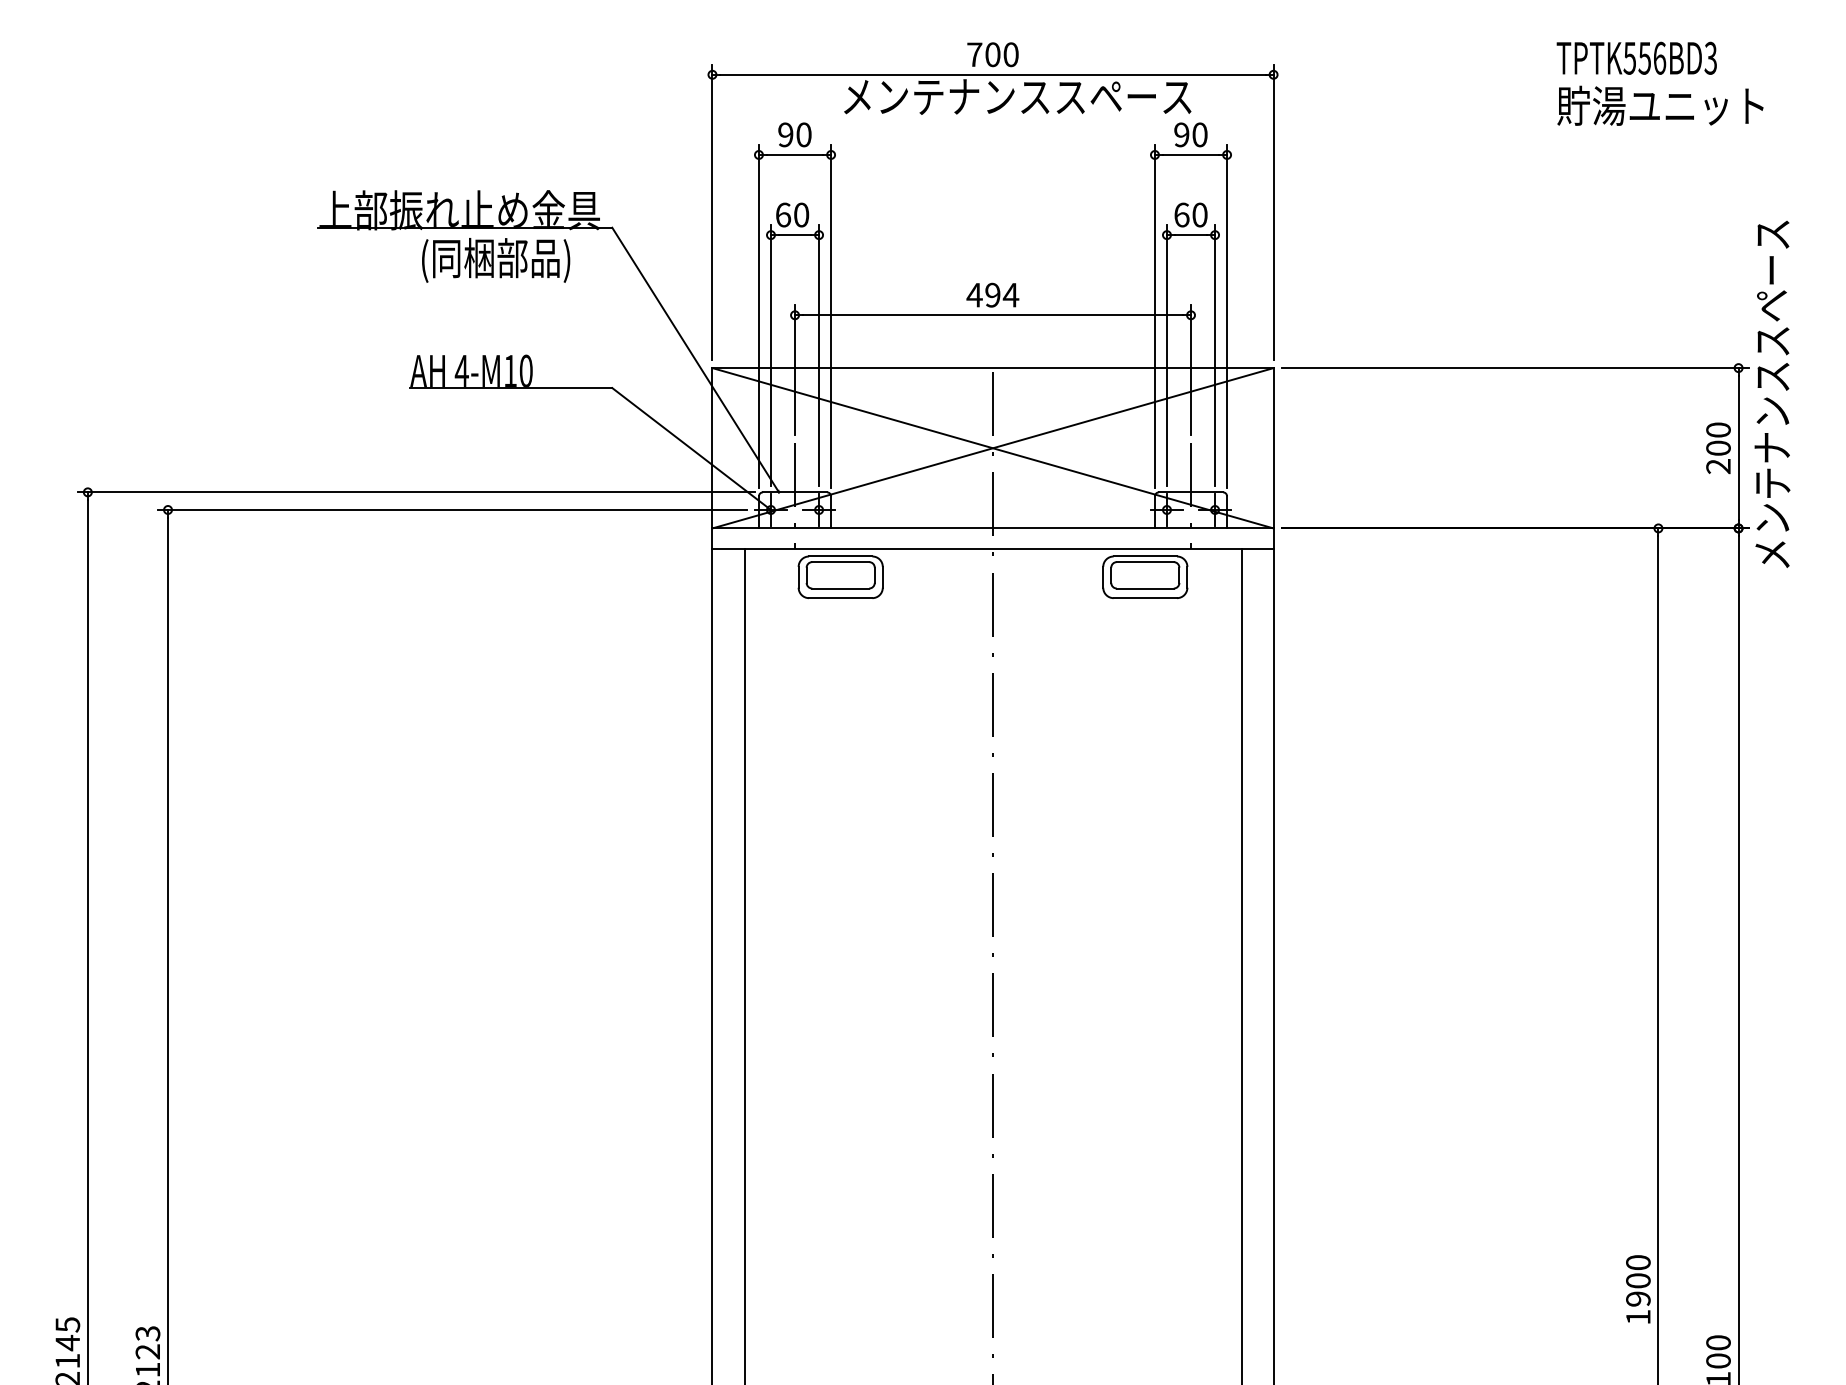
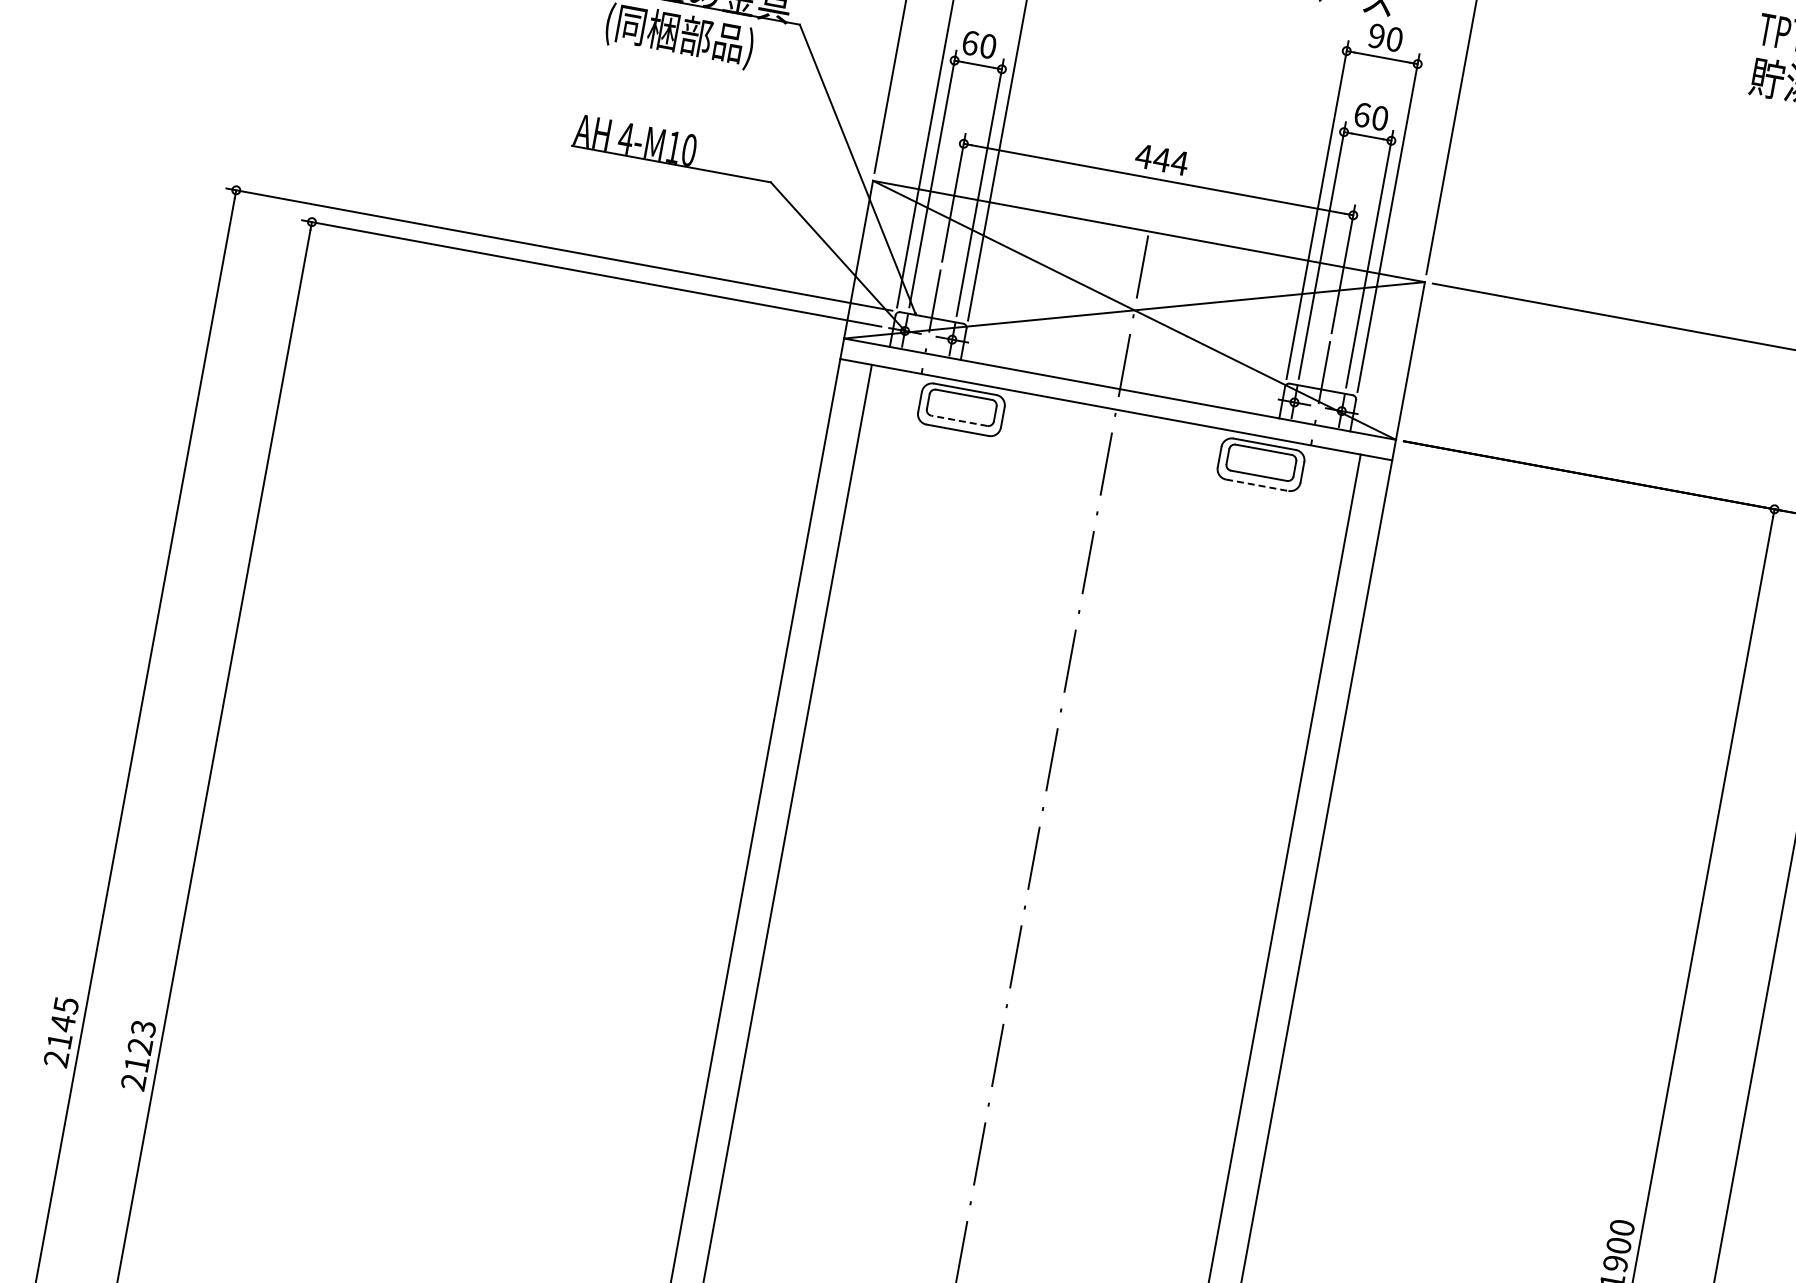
text: (992, 294) -> (1161, 159), 494 -> 444
line: (840, 588) -> (959, 420), solid -> dashed
line: (1145, 598) -> (1257, 485), solid -> dashed

